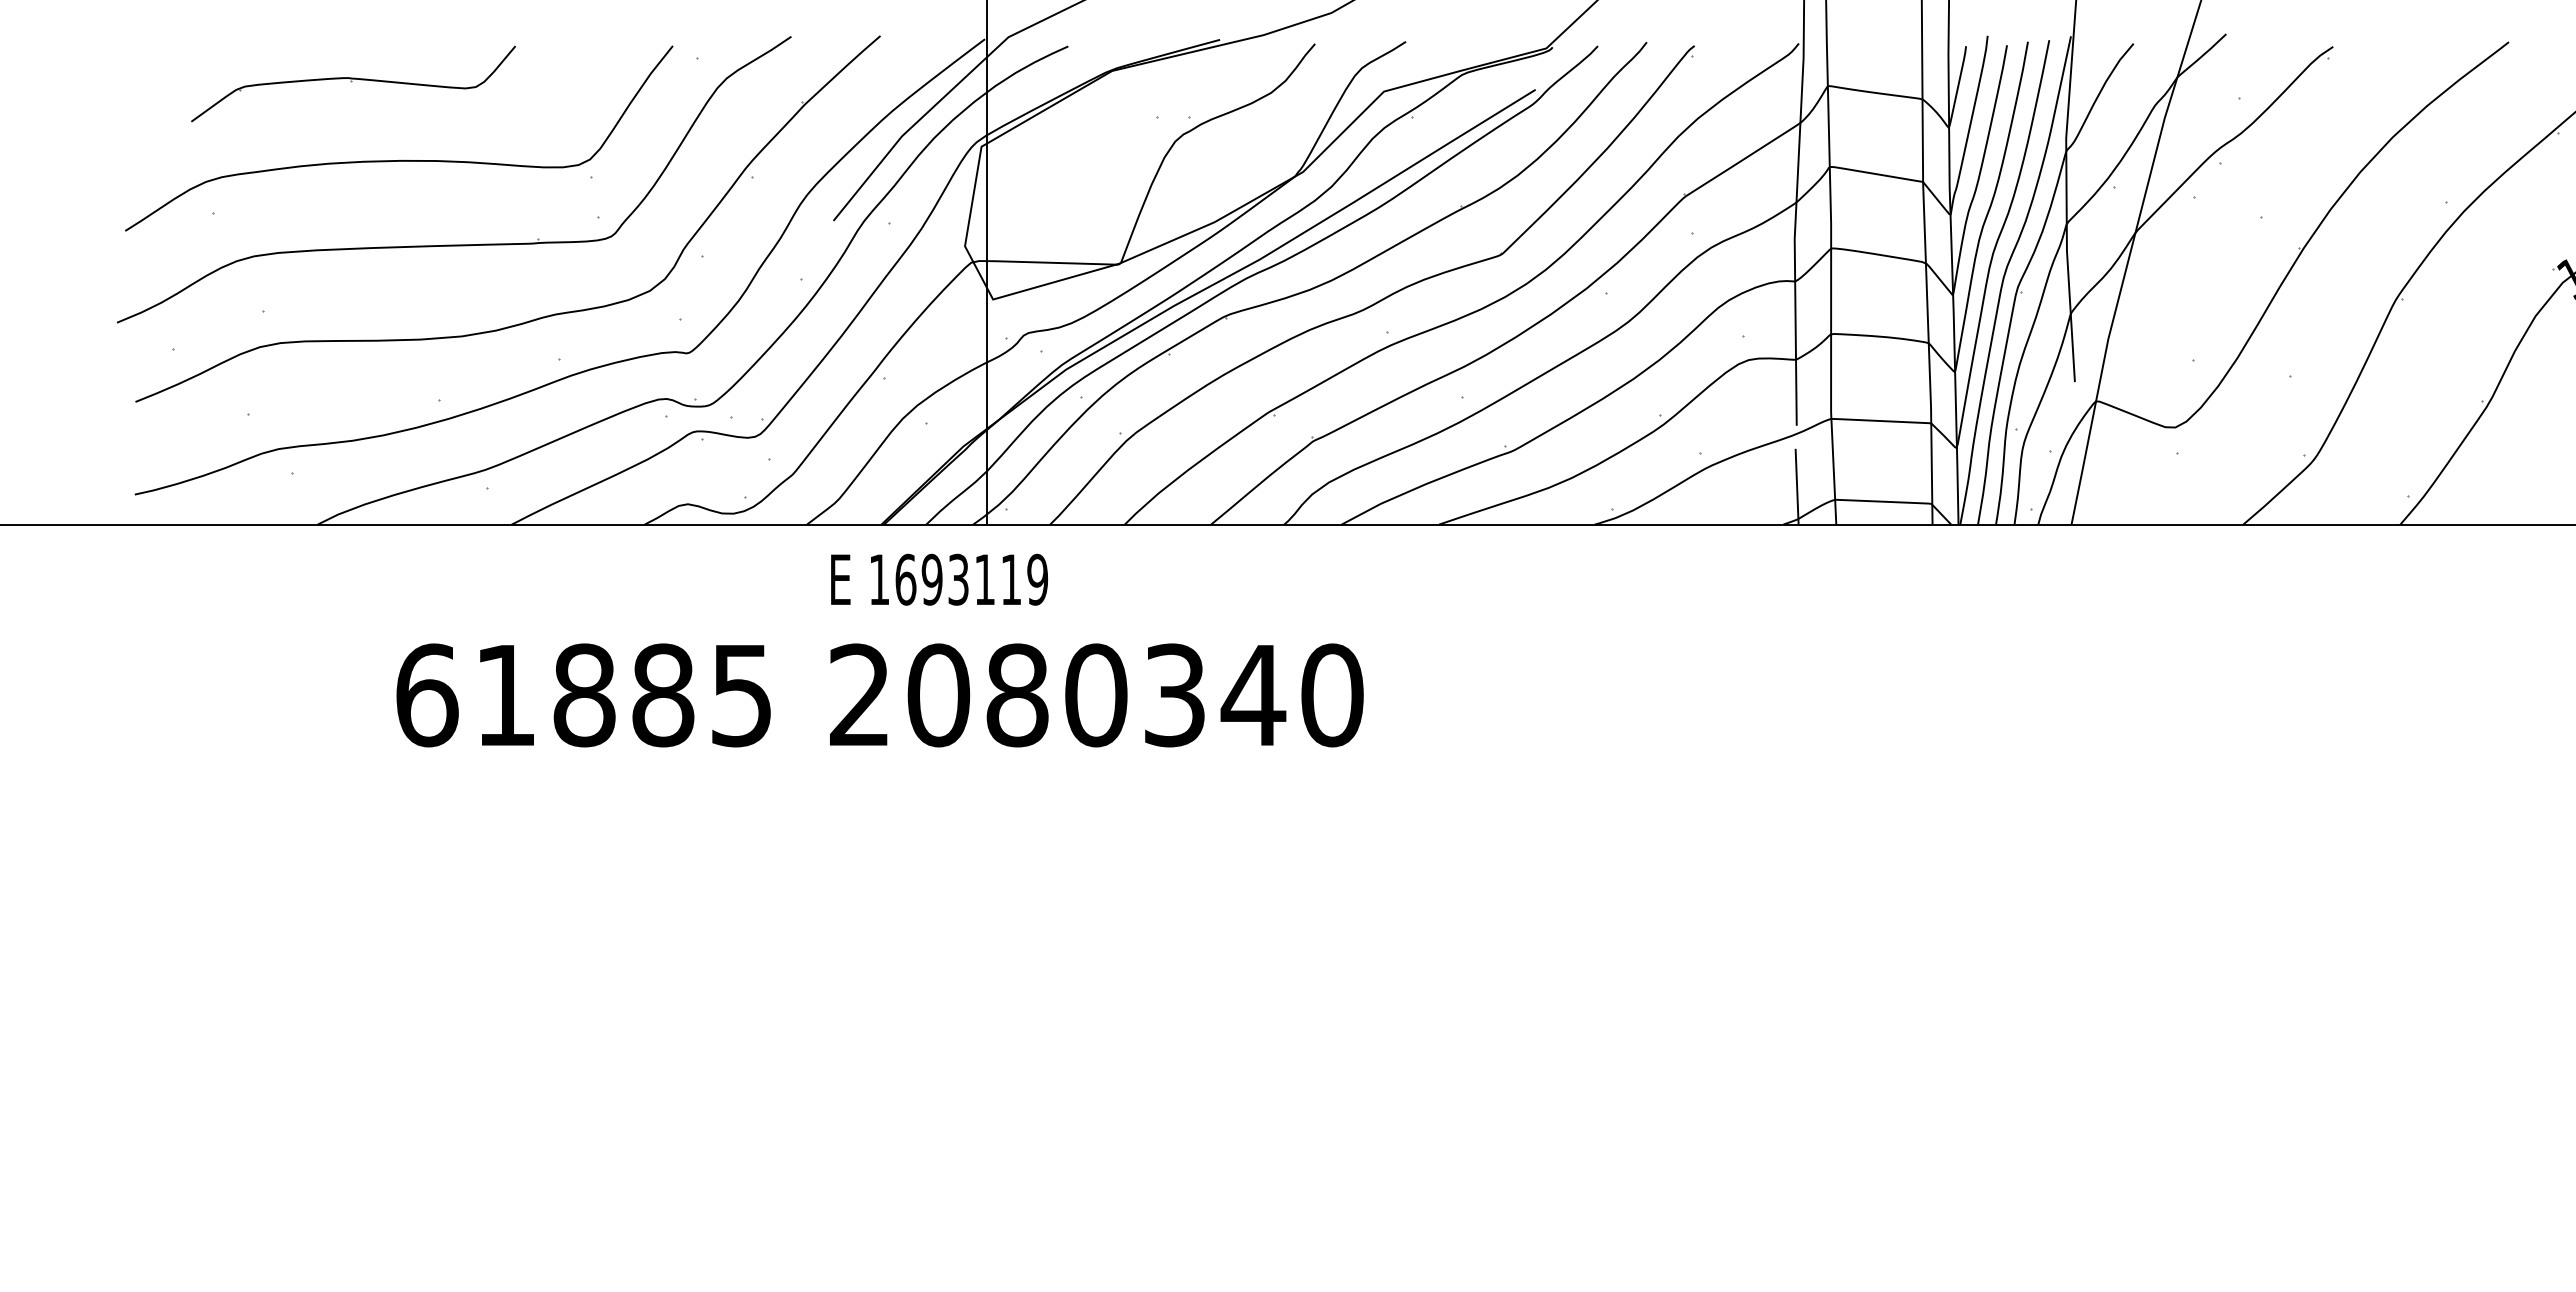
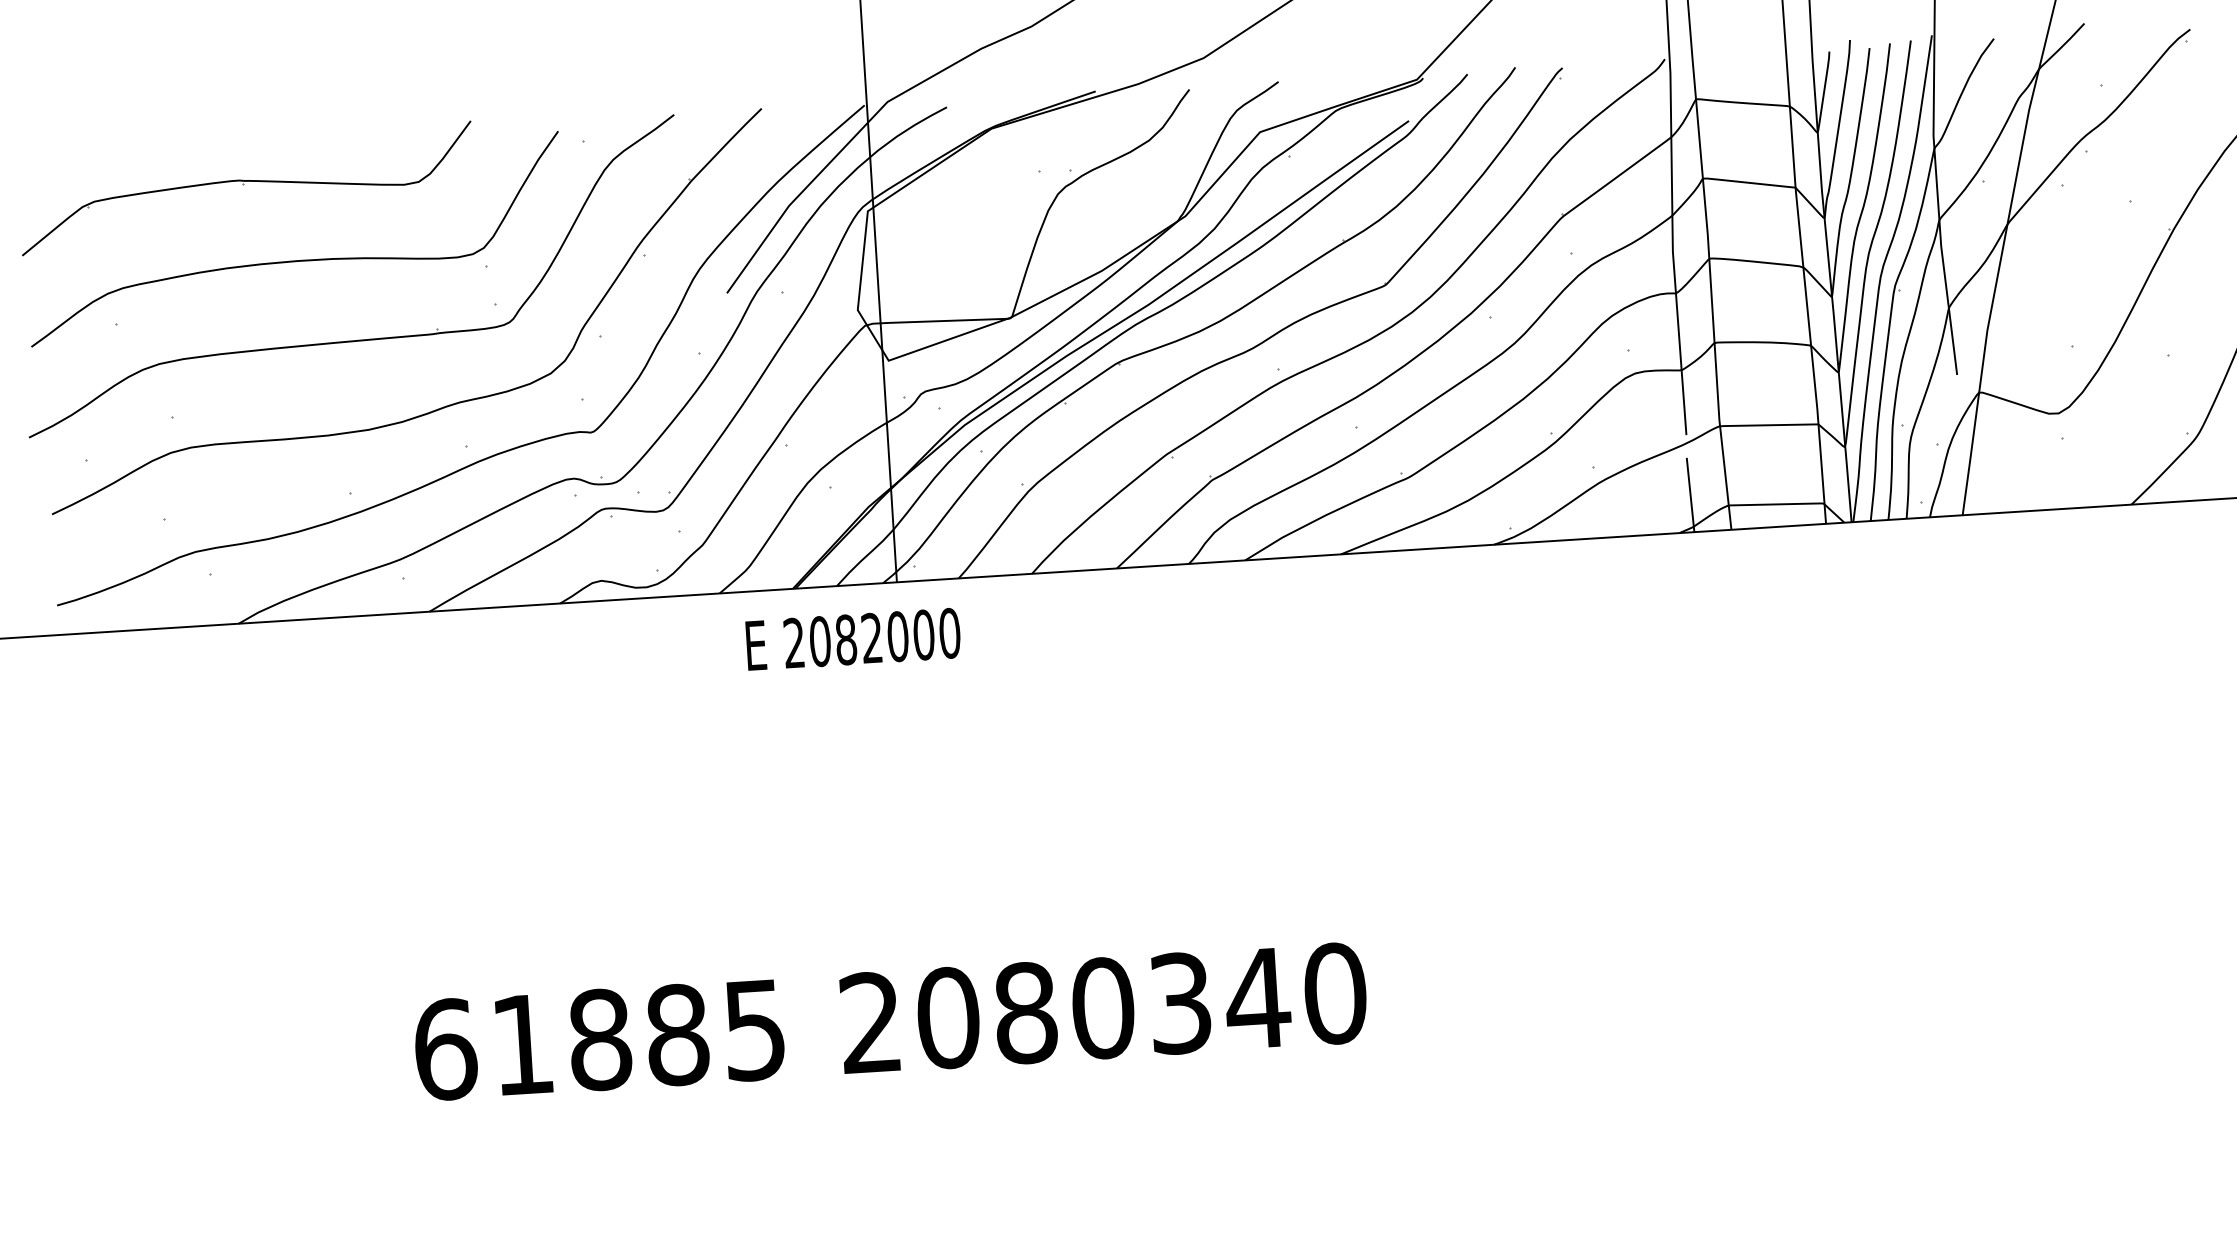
part: (353, 83) -> (246, 187), size x1.43
text: (958, 579) -> (871, 638), 1693119 -> 2082000
text: (879, 695) -> (890, 1021), moved

